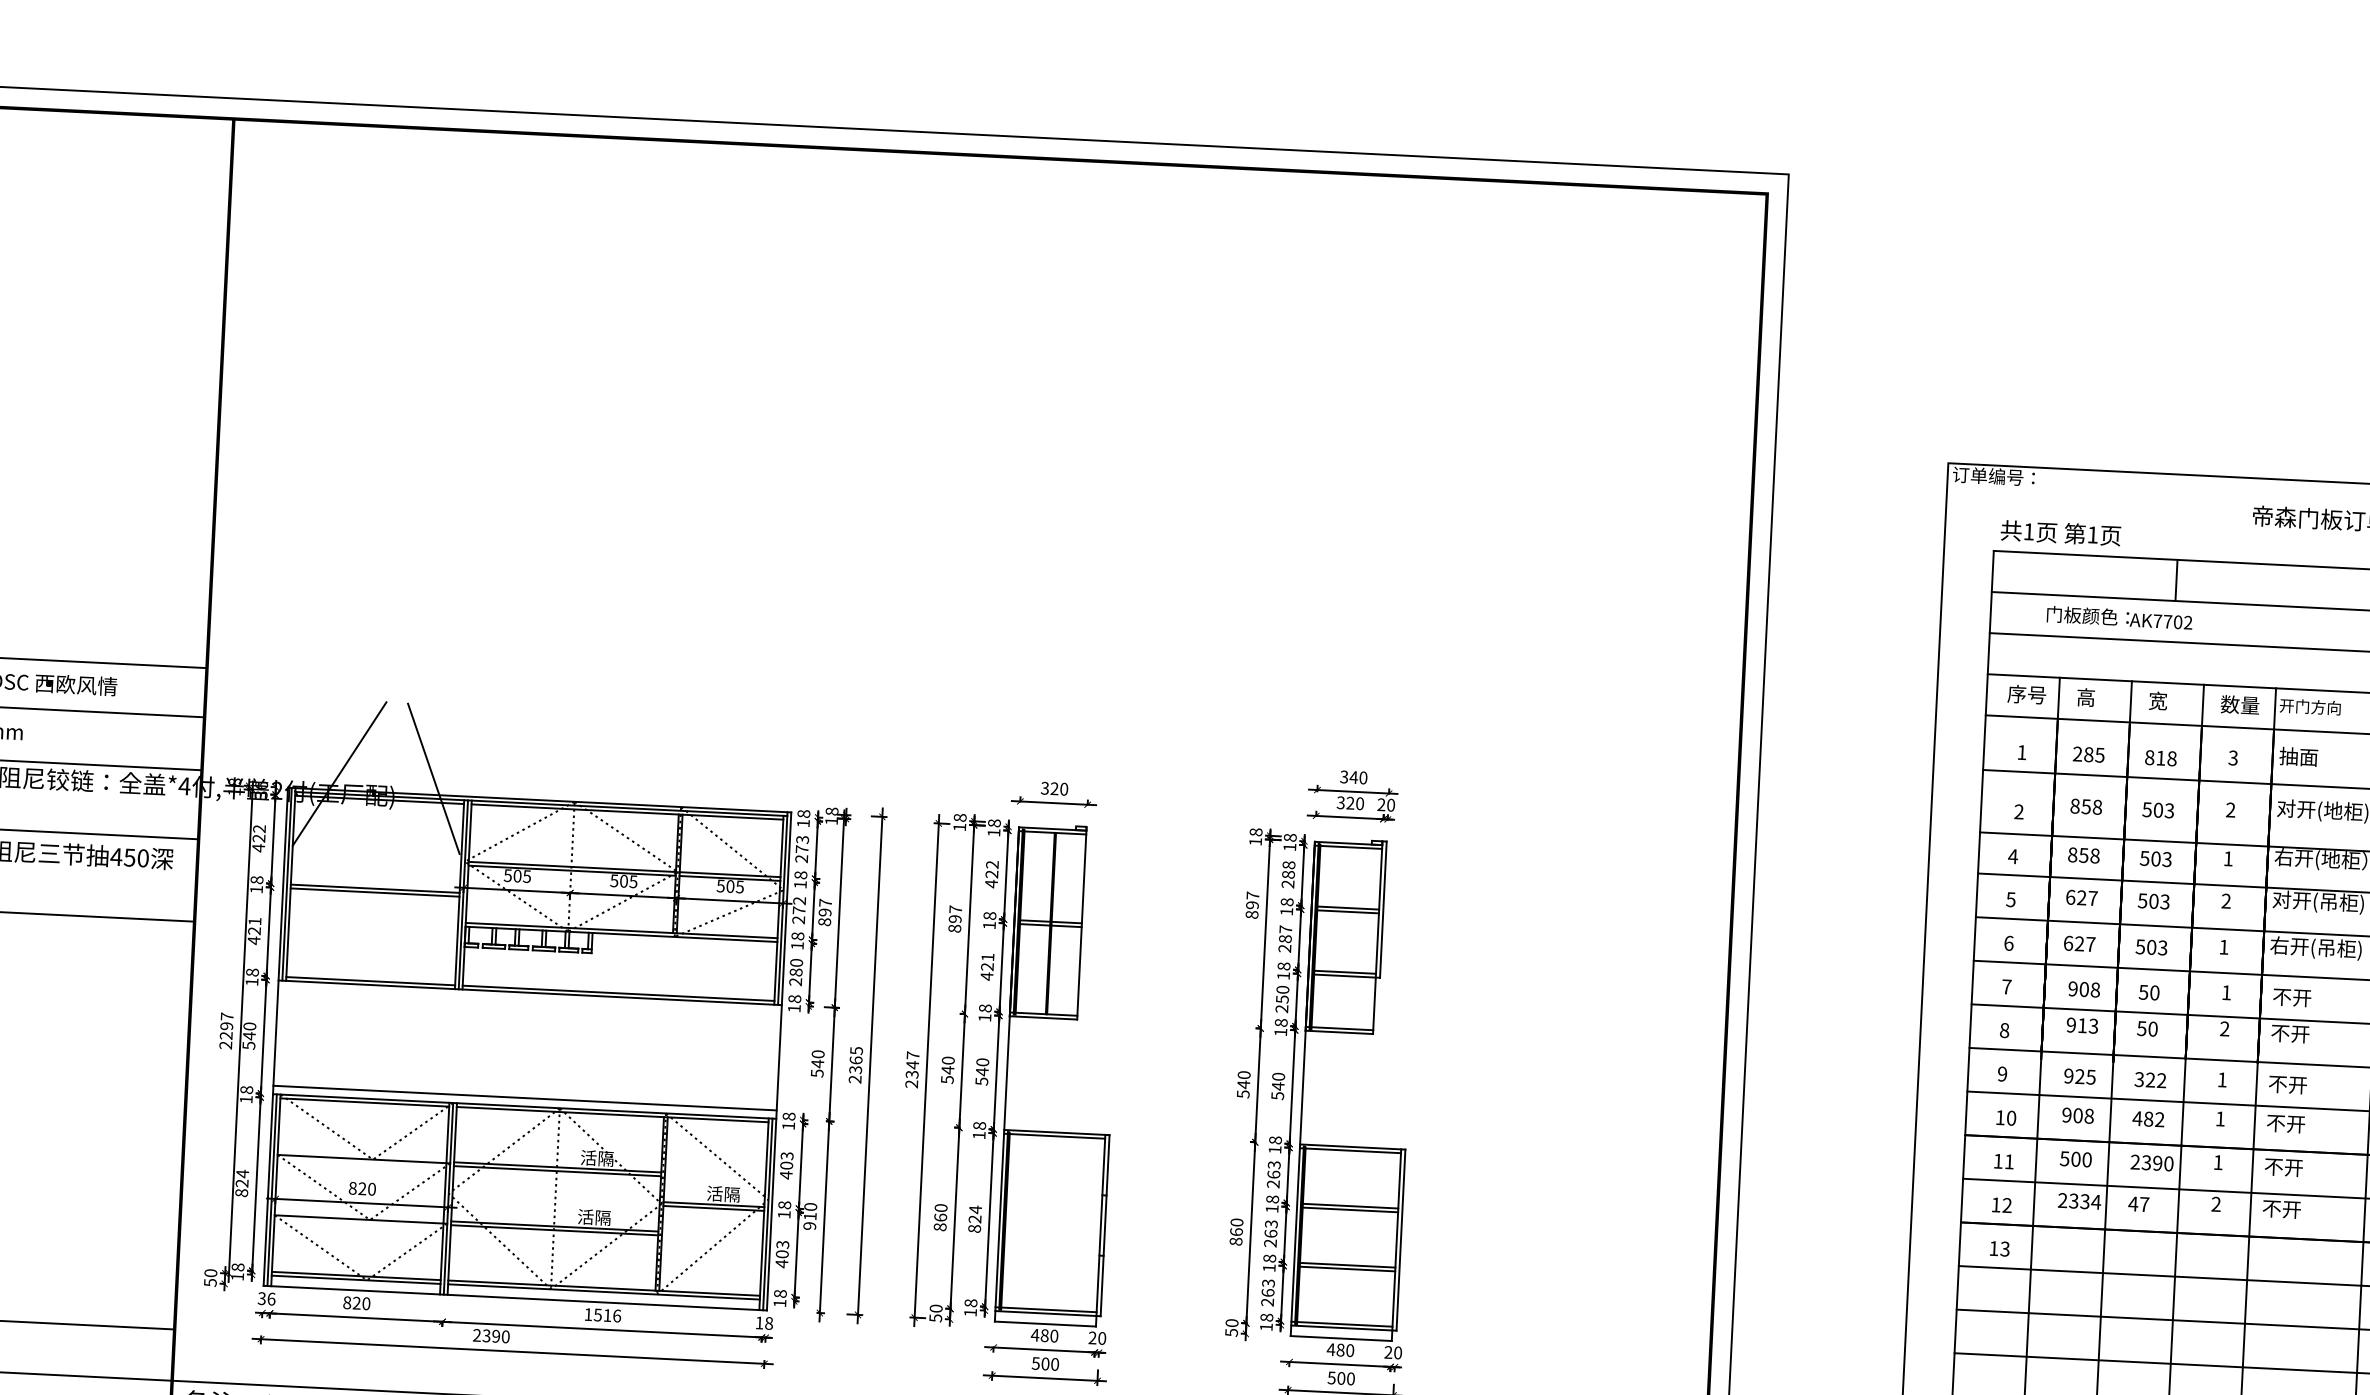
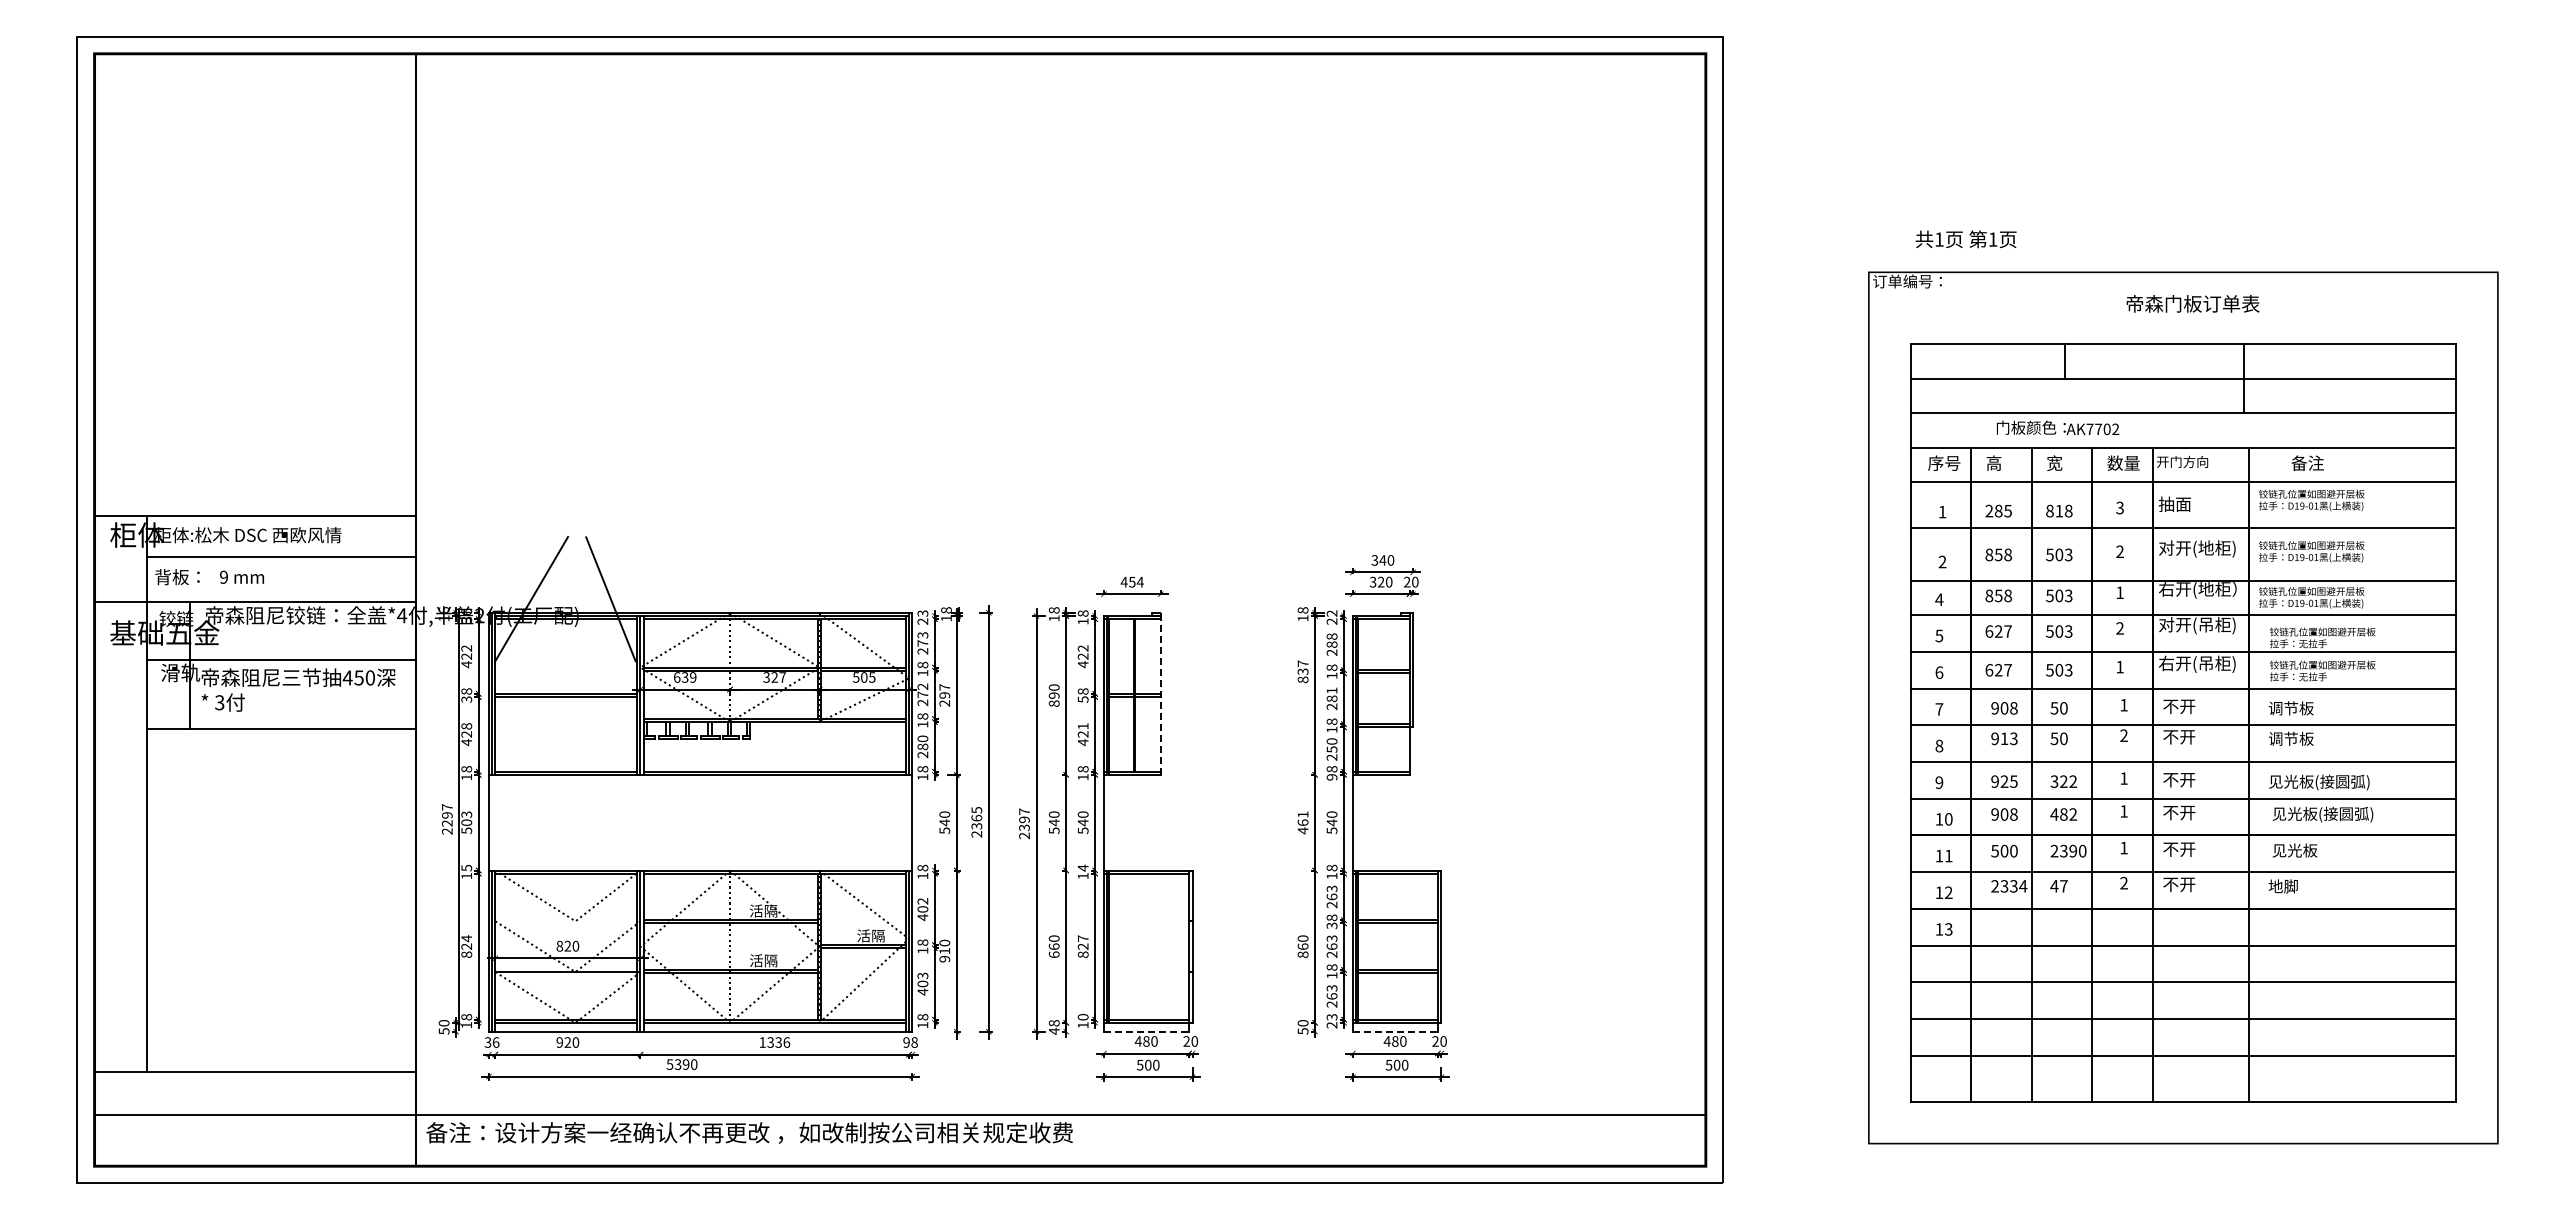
text: (2060, 533) -> (1965, 239), moved
text: (2120, 617) -> (2058, 427), moved
text: (235, 781) -> (444, 609), 18 -> 16
text: (1053, 787) -> (1131, 581), 320 -> 454
text: (803, 818) -> (922, 617), 18 -> 23
text: (1289, 842) -> (1331, 617), 18 -> 22
text: (516, 876) -> (684, 677), 505 -> 639
text: (623, 881) -> (774, 677), 505 -> 327
text: (256, 889) -> (466, 699), 18 -> 38
text: (1253, 904) -> (1303, 671), 897 -> 837
text: (954, 909) -> (1053, 687), 897 -> 890
text: (254, 921) -> (466, 726), 421 -> 428
text: (824, 922) -> (944, 703), 897 -> 297
line: (1081, 922) -> (1160, 693), solid -> dashed
text: (989, 925) -> (1083, 699), 18 -> 58
text: (1285, 929) -> (1331, 690), 287 -> 281
text: (249, 1031) -> (466, 818), 540 -> 503
text: (1280, 1032) -> (1331, 777), 18 -> 98
text: (912, 1064) -> (1024, 819), 2347 -> 2397
text: (1243, 1084) -> (1302, 822), 540 -> 461
text: (246, 1089) -> (466, 867), 18 -> 15
line: (524, 1098) -> (700, 863), removed
text: (978, 1125) -> (1082, 867), 18 -> 14
text: (787, 1156) -> (923, 901), 403 -> 402
line: (363, 1159) -> (567, 921), removed
text: (1271, 1208) -> (1331, 925), 18 -> 38
text: (975, 1209) -> (1083, 938), 824 -> 827
text: (939, 1226) -> (1053, 954), 860 -> 660
text: (346, 1302) -> (559, 1042), 820 -> 920
text: (971, 1303) -> (1083, 1017), 18 -> 10
text: (936, 1313) -> (1054, 1027), 50 -> 48
text: (602, 1315) -> (774, 1042), 1516 -> 1336
text: (759, 1322) -> (906, 1042), 18 -> 98
text: (1265, 1322) -> (1331, 1021), 18 -> 23
line: (1045, 1323) -> (1146, 1031), solid -> dashed
text: (476, 1335) -> (669, 1064), 2390 -> 5390
line: (1341, 1338) -> (1395, 1031), solid -> dashed

